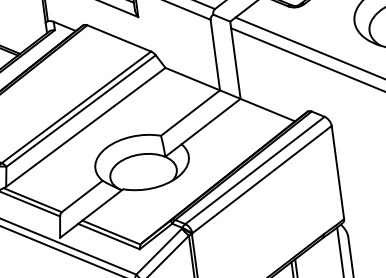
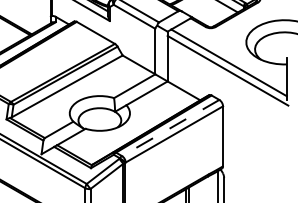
line: (254, 171) -> (170, 128), solid -> dashed

